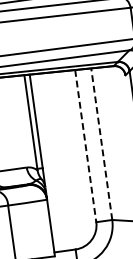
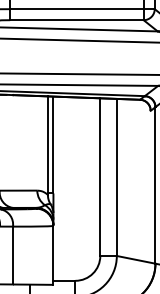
line: (101, 144) -> (116, 177), dashed -> solid
line: (85, 146) -> (100, 177), dashed -> solid

